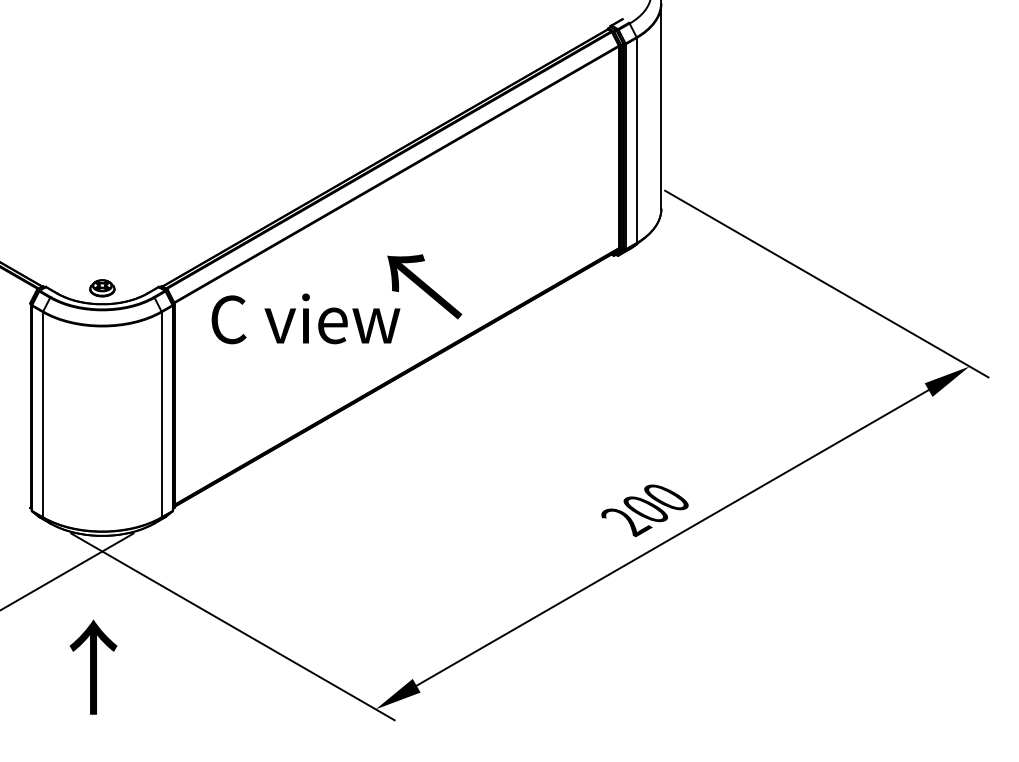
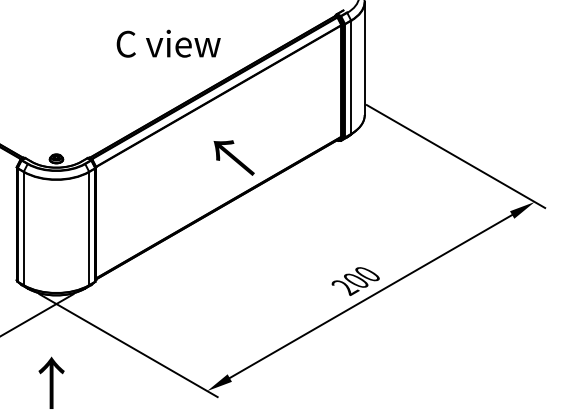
text: (305, 318) -> (168, 43), moved
text: (93, 666) -> (51, 382), moved

